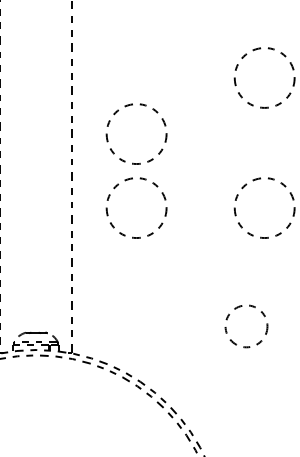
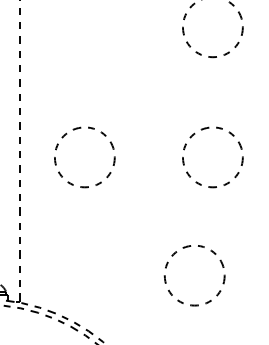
circle: (136, 133) -> (84, 82), removed
circle: (246, 326) -> (194, 275), size x1.43

